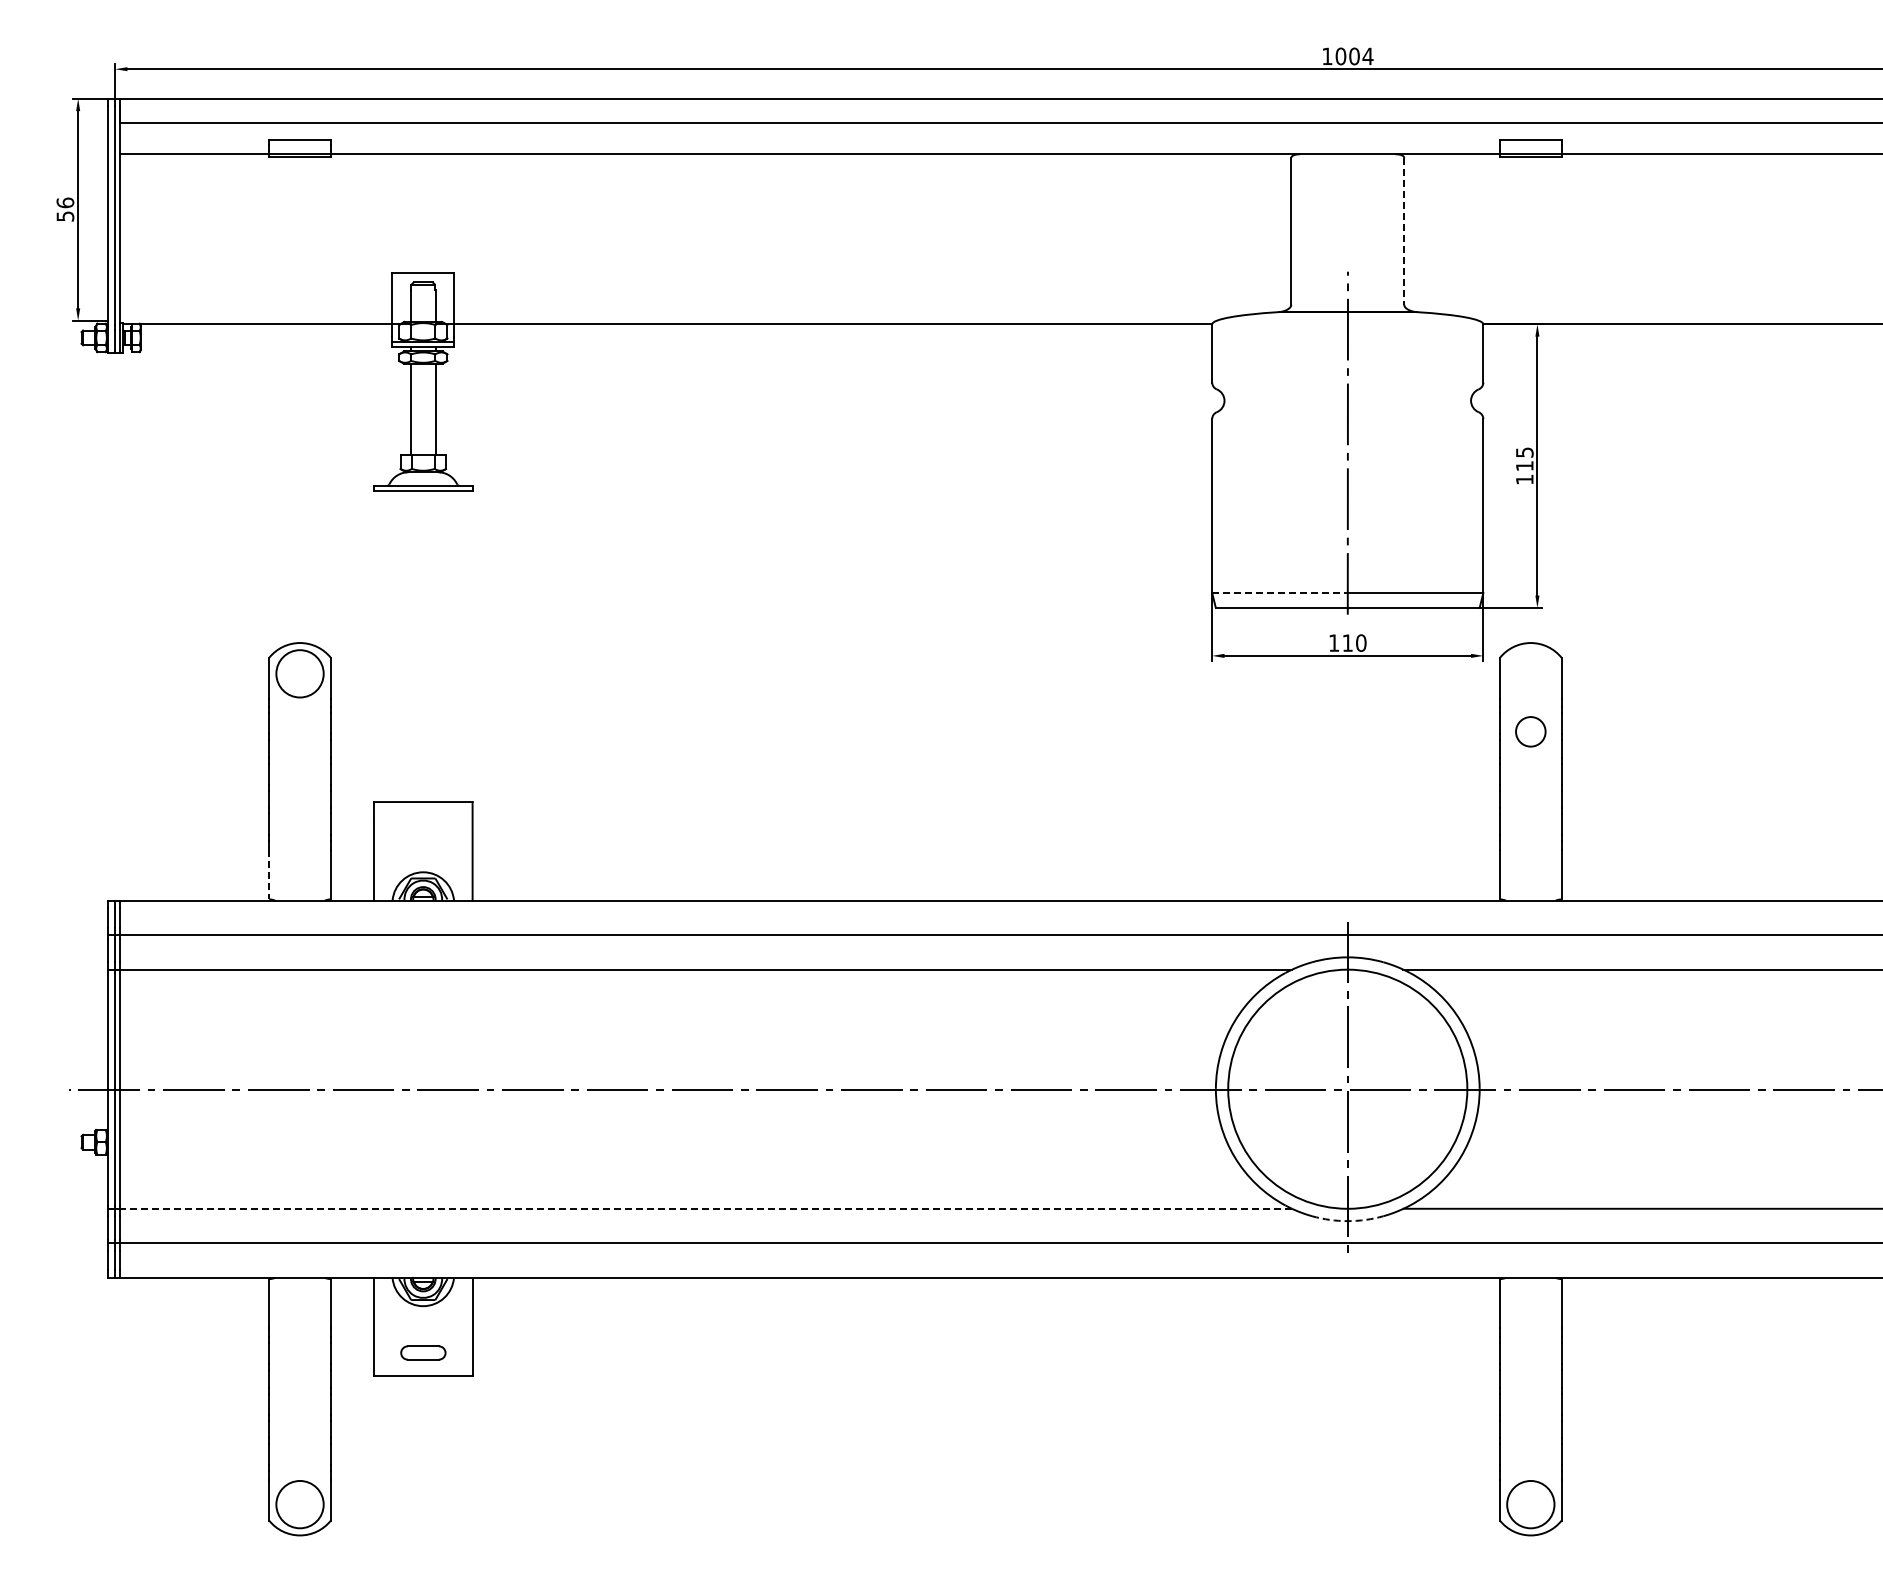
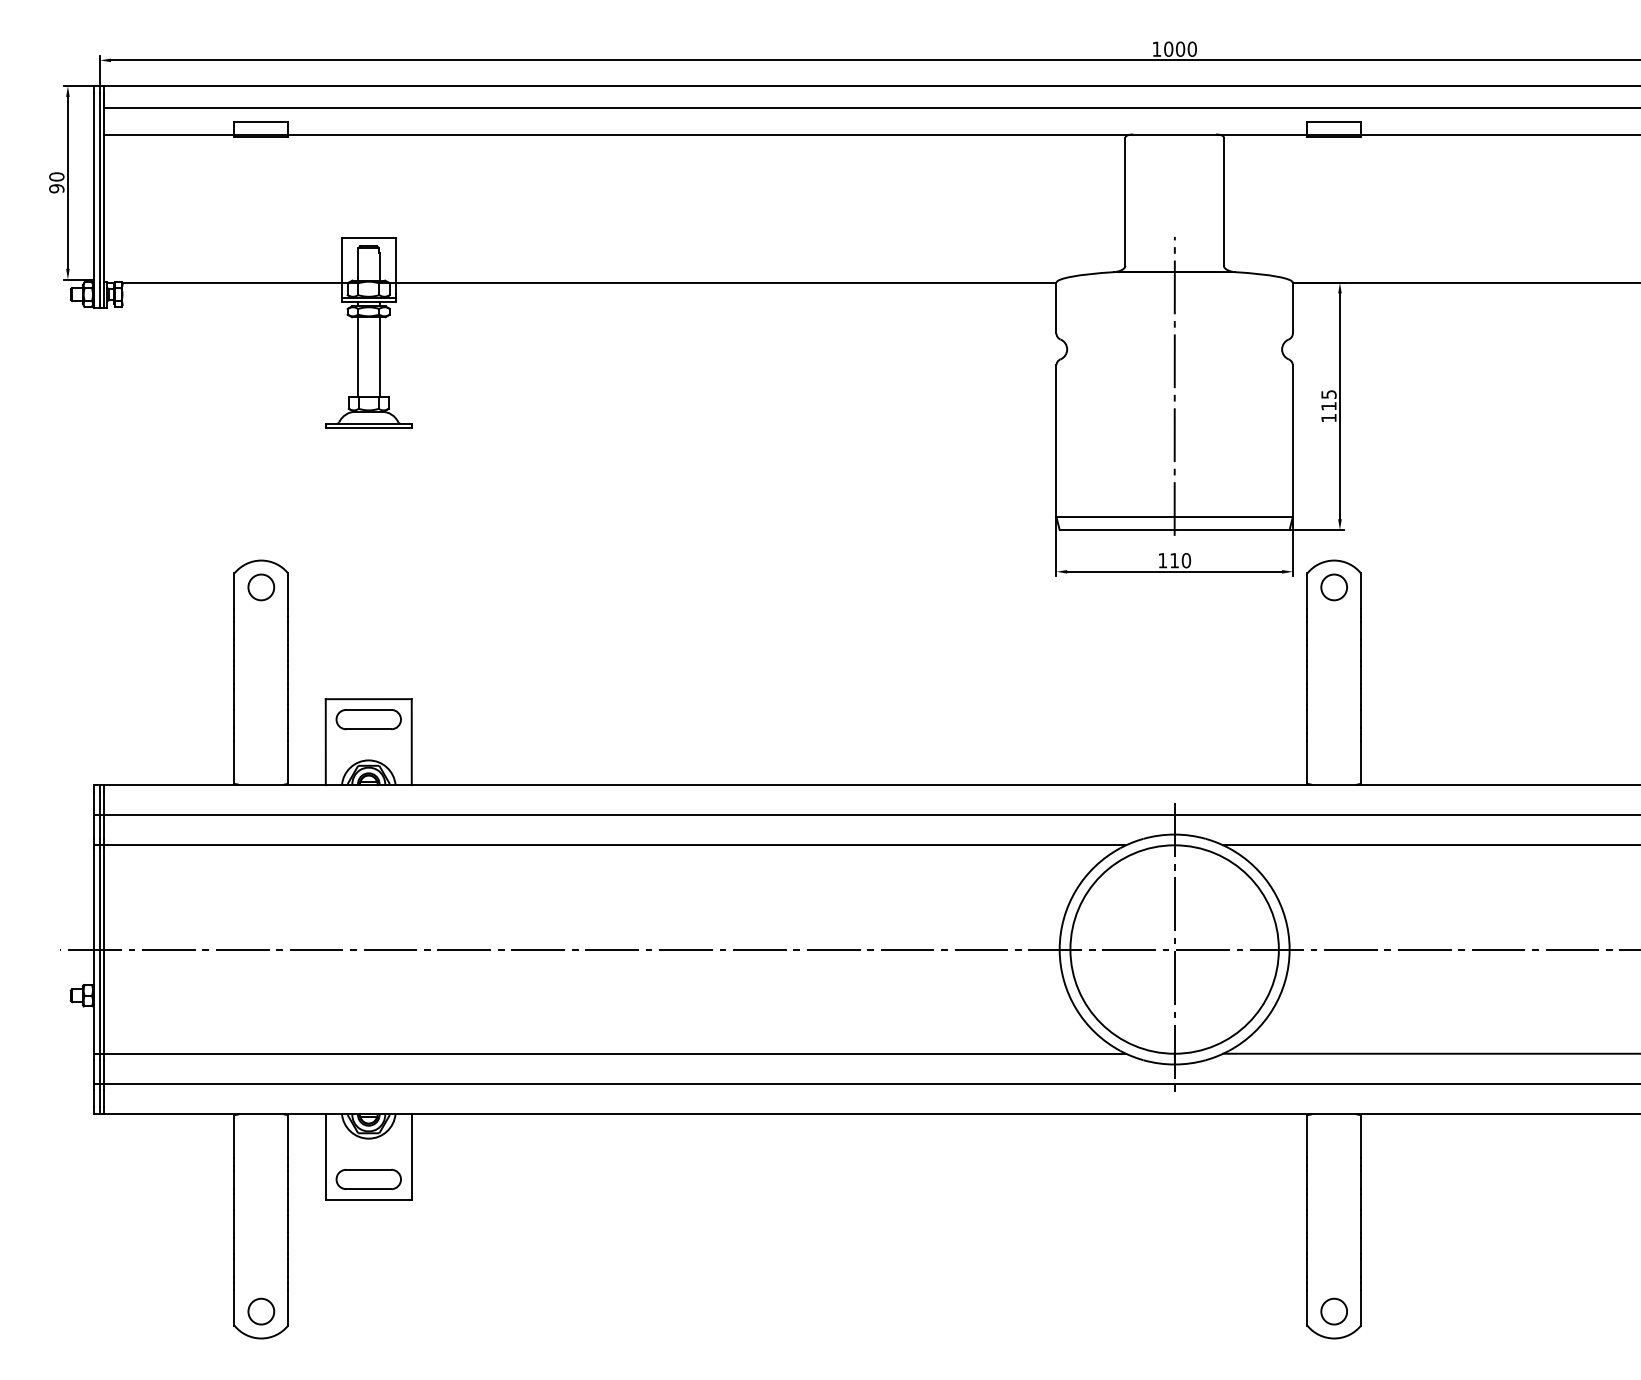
text: (1367, 56) -> (1191, 49), 1004 -> 1000
text: (65, 209) -> (56, 182), 56 -> 90
line: (1404, 231) -> (1224, 201), dashed -> solid
line: (1280, 593) -> (1116, 517), dashed -> solid
circle: (299, 673) -> (260, 587), size x0.62
circle: (1530, 731) -> (1333, 587), moved
part: (423, 825) -> (368, 719), added
line: (269, 874) -> (234, 762), dashed -> solid
line: (700, 1208) -> (610, 1053), dashed -> solid
arc: (1347, 1221) -> (1174, 1064), dashed -> solid
part: (423, 1352) -> (368, 1179), size x1.67
circle: (299, 1504) -> (260, 1311), size x0.62
circle: (1530, 1504) -> (1333, 1311), size x0.62

